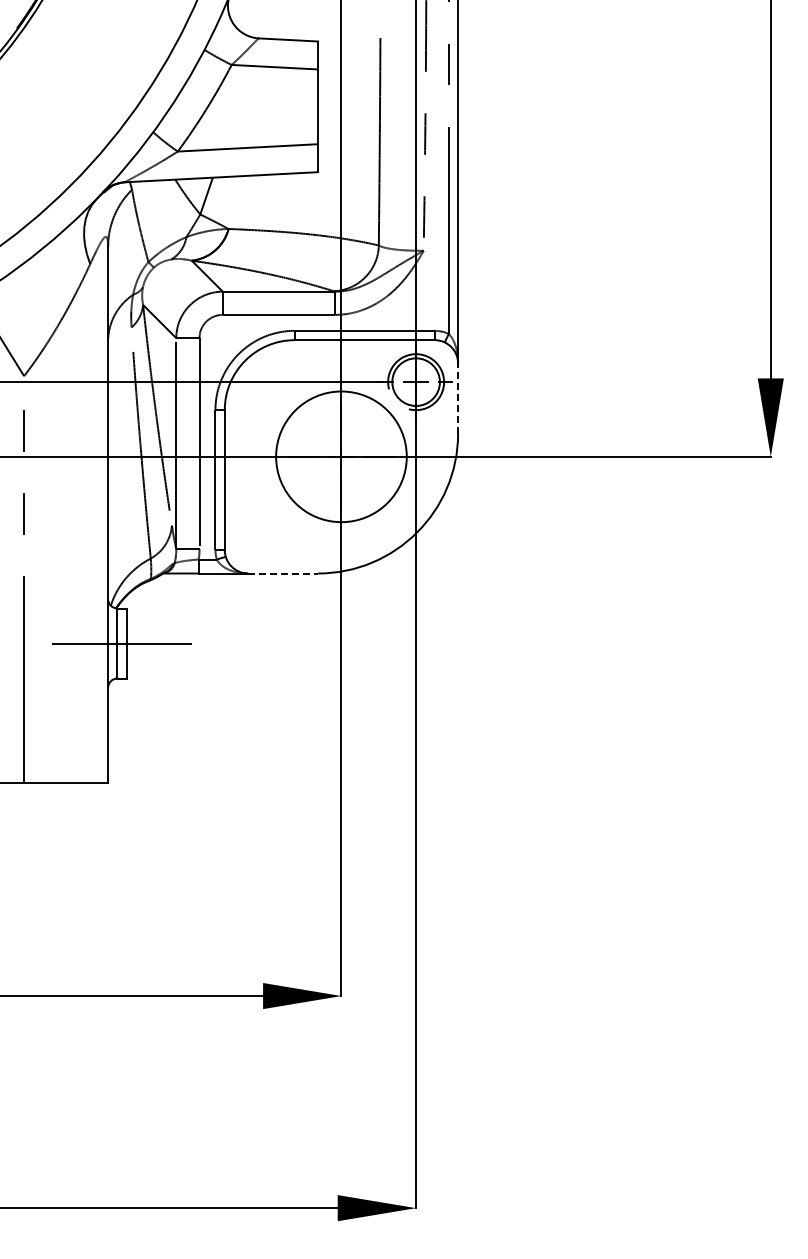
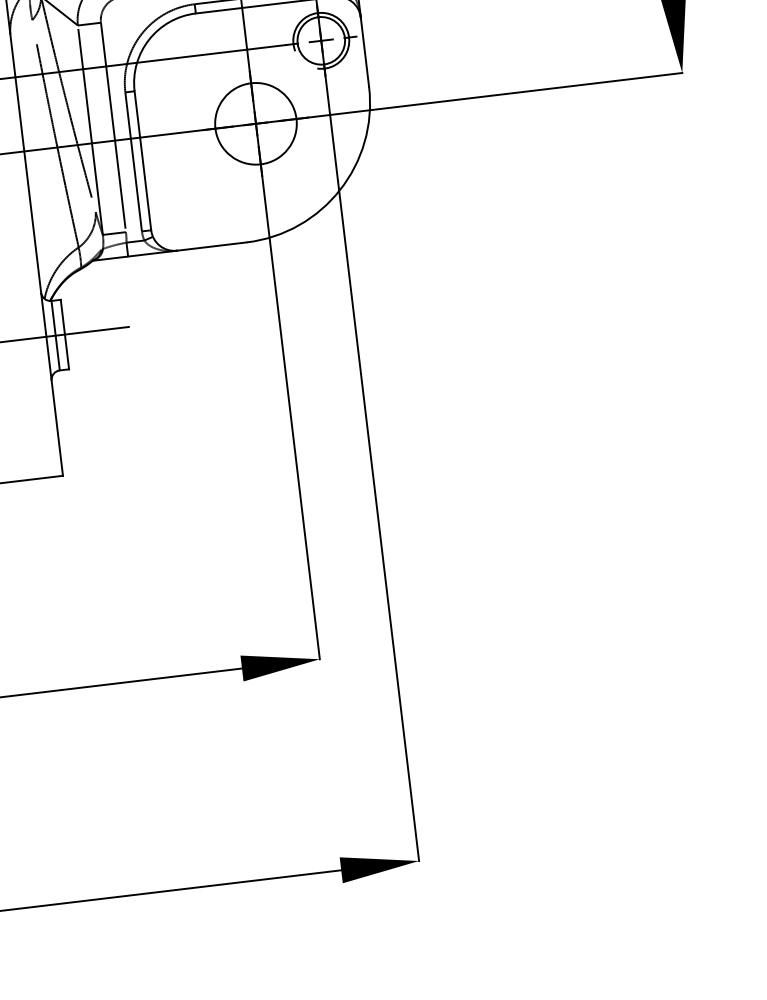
line: (458, 398) -> (365, 52), dashed -> solid
circle: (341, 456) -> (255, 123), size x0.62
line: (283, 573) -> (212, 246), dashed -> solid

